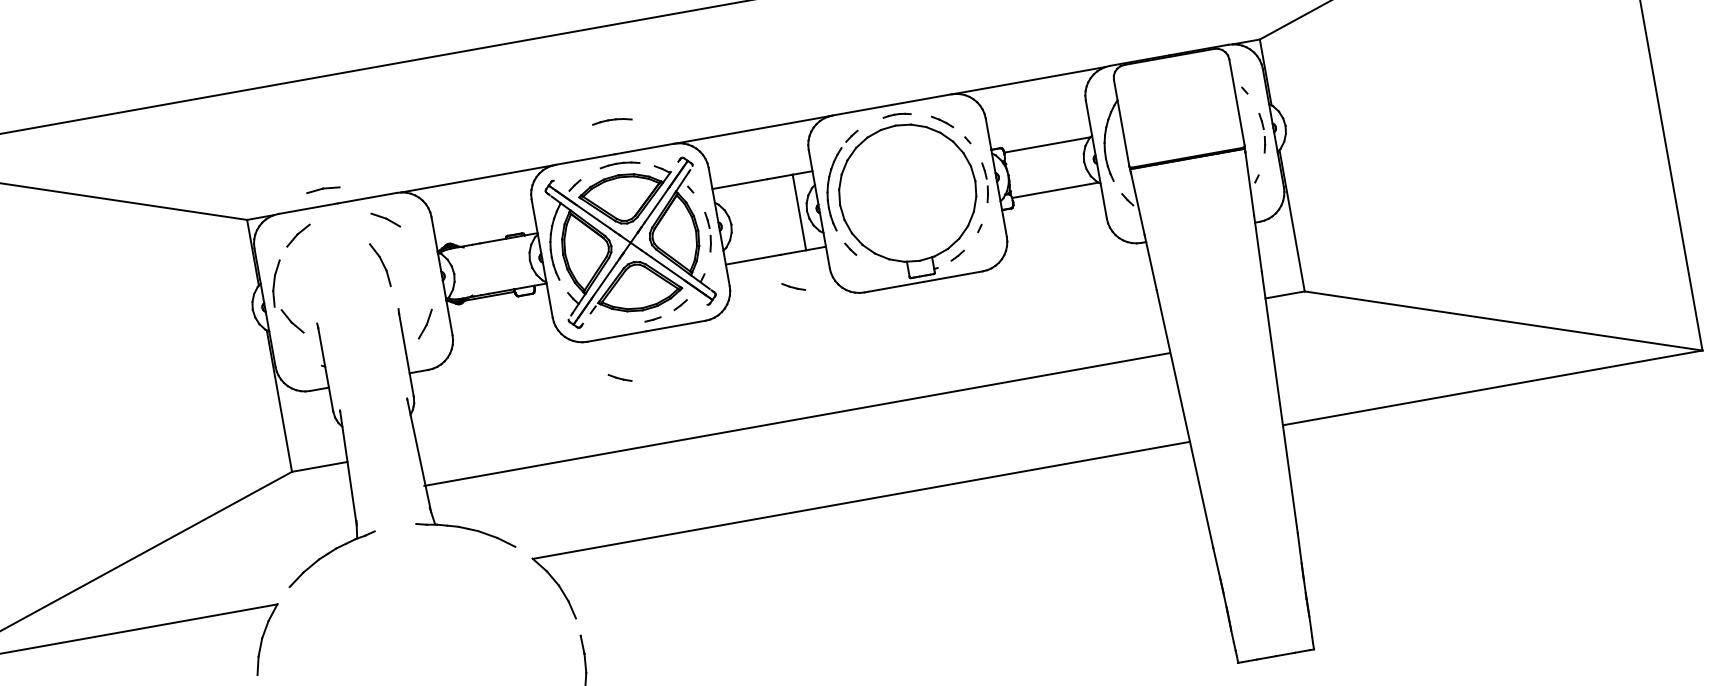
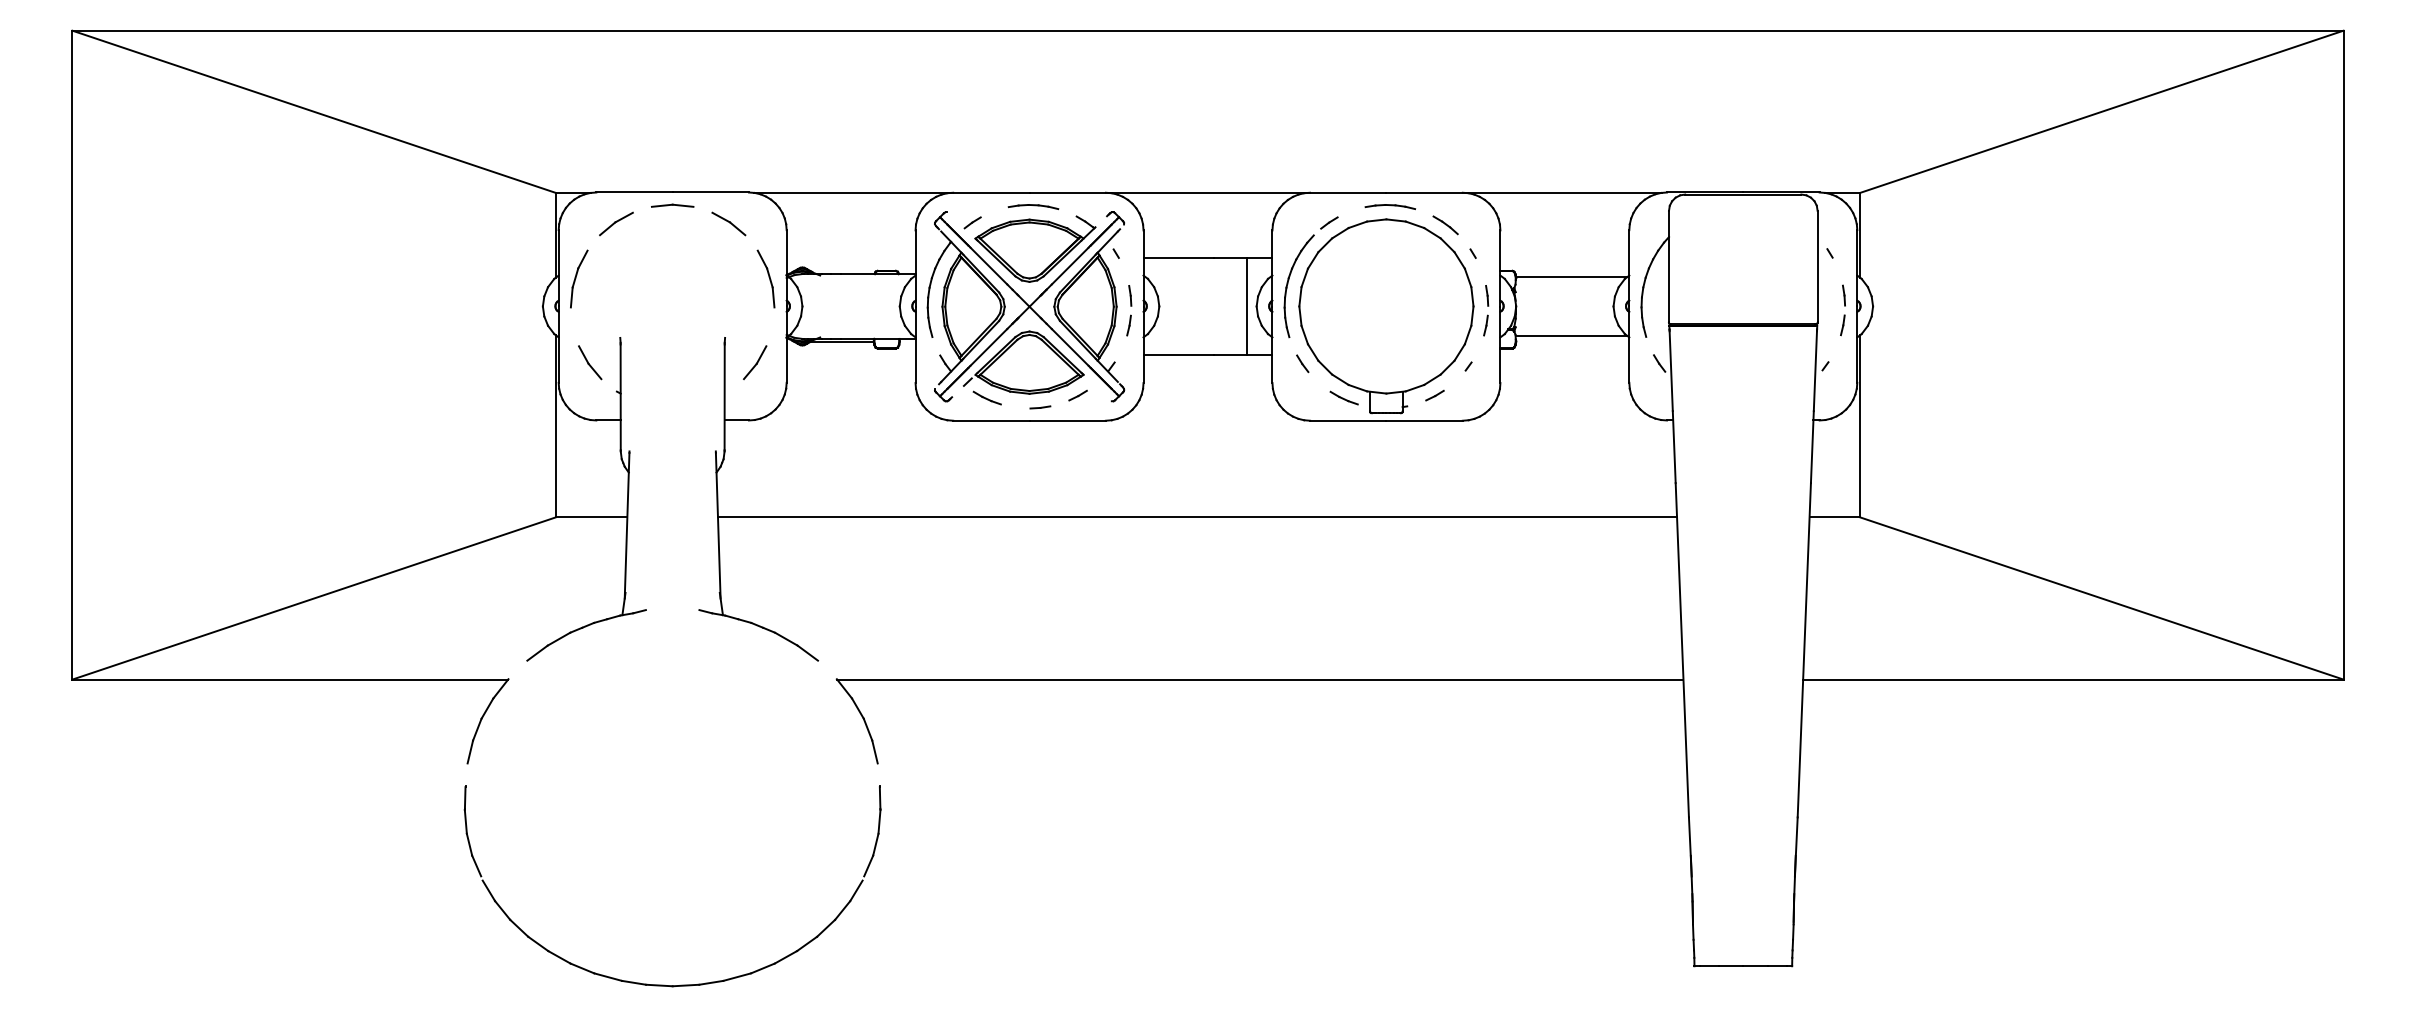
part: (897, 115) -> (1390, 206), size x1.43
part: (612, 121) -> (1033, 151), removed
part: (323, 189) -> (672, 205), moved
part: (379, 264) -> (765, 278), moved
part: (793, 286) -> (1343, 397), moved
part: (292, 321) -> (590, 362), moved
part: (619, 377) -> (986, 397), moved
line: (796, 419) -> (1197, 517), moved

